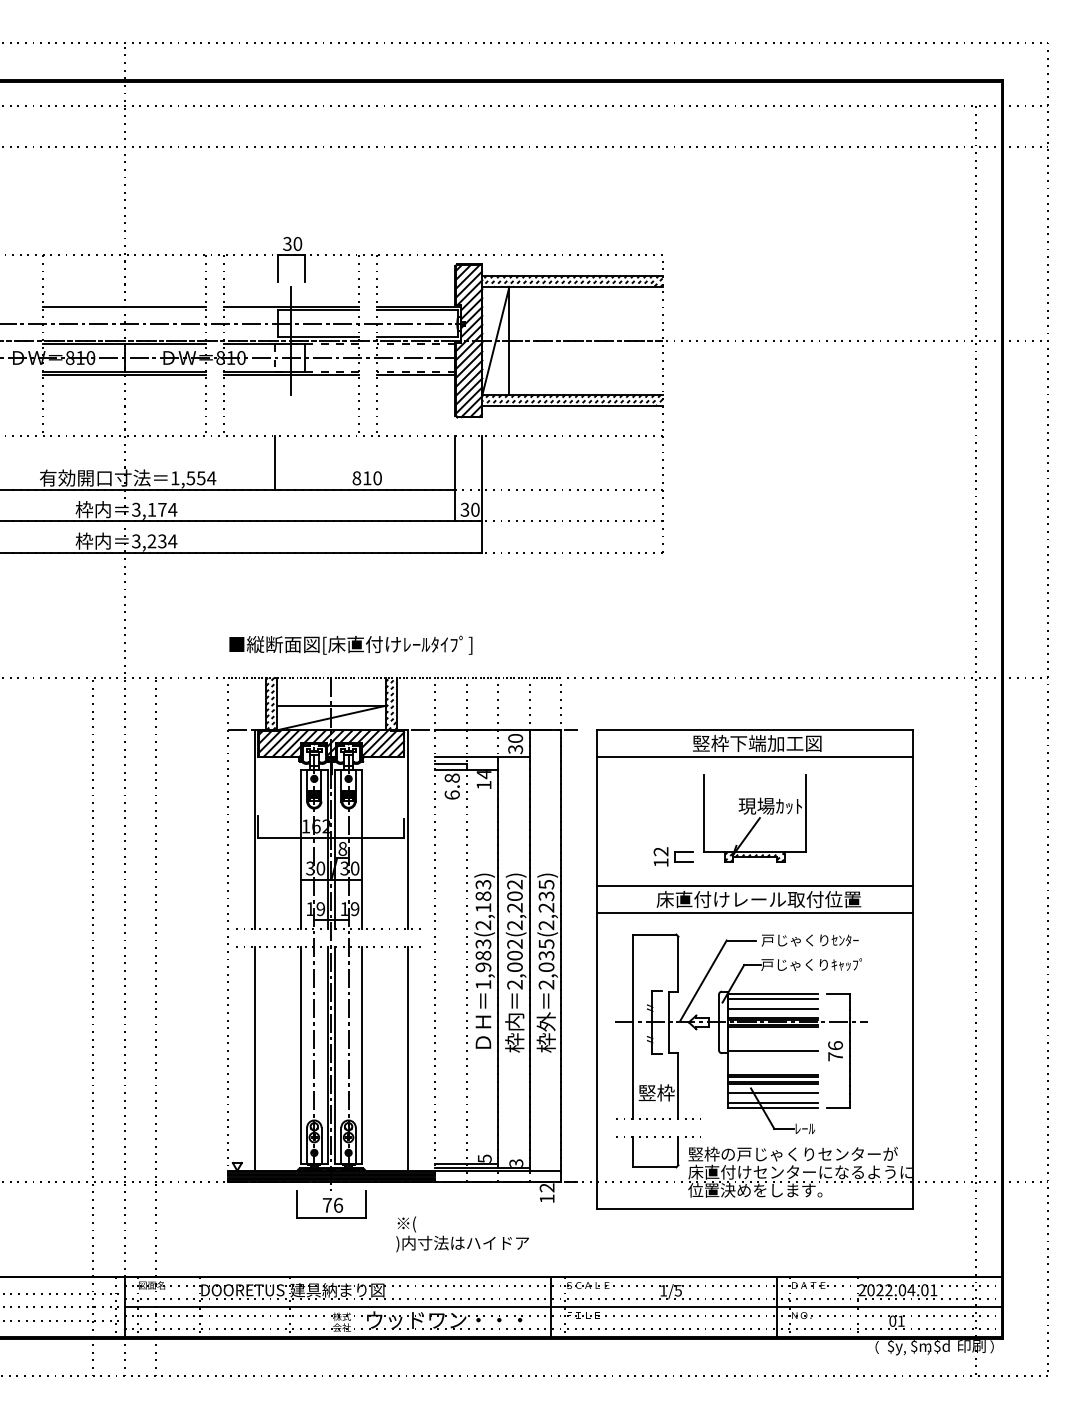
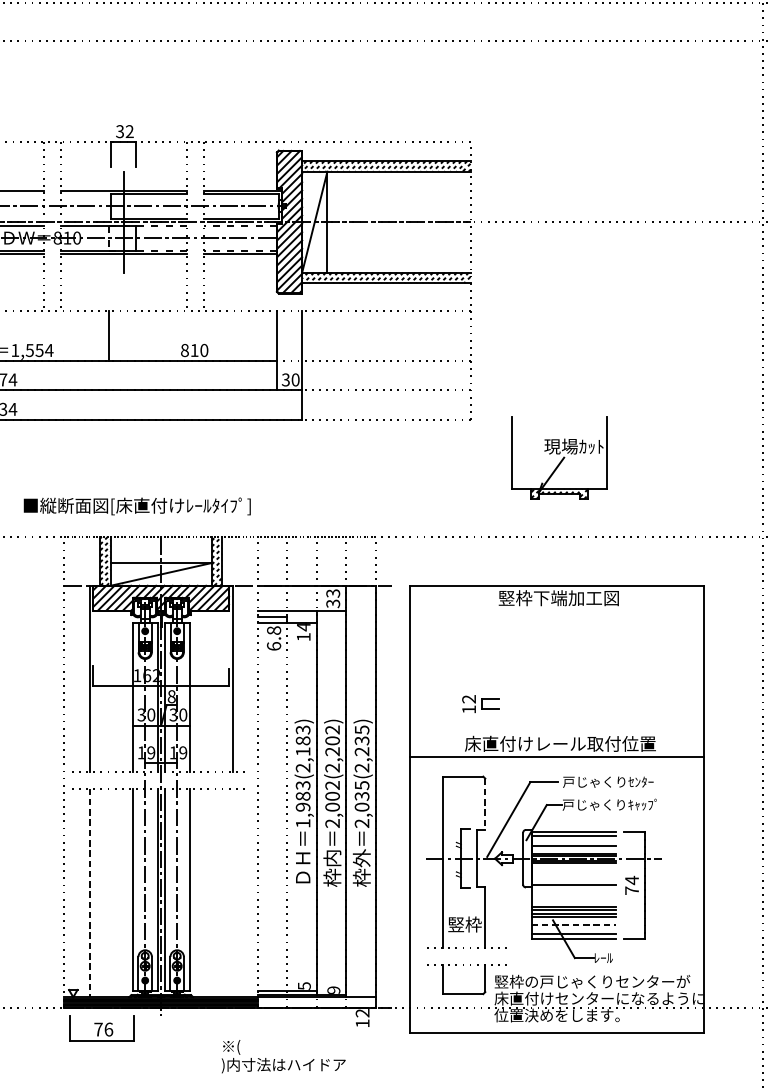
text: (297, 243) -> (129, 131), 30 -> 32
text: (350, 644) -> (136, 505), moved
text: (515, 738) -> (333, 593), 30 -> 33
line: (754, 757) -> (556, 611), removed
part: (754, 818) -> (559, 458), moved
line: (754, 886) -> (556, 731), removed
line: (678, 964) -> (485, 804), solid -> dashed
text: (835, 1045) -> (631, 880), 76 -> 74
line: (408, 1058) -> (233, 892), removed
line: (254, 1059) -> (89, 893), solid -> dashed
line: (773, 1093) -> (574, 925), solid -> dashed
text: (516, 1162) -> (334, 989), 3 -> 9
part: (331, 1204) -> (102, 1028), moved

